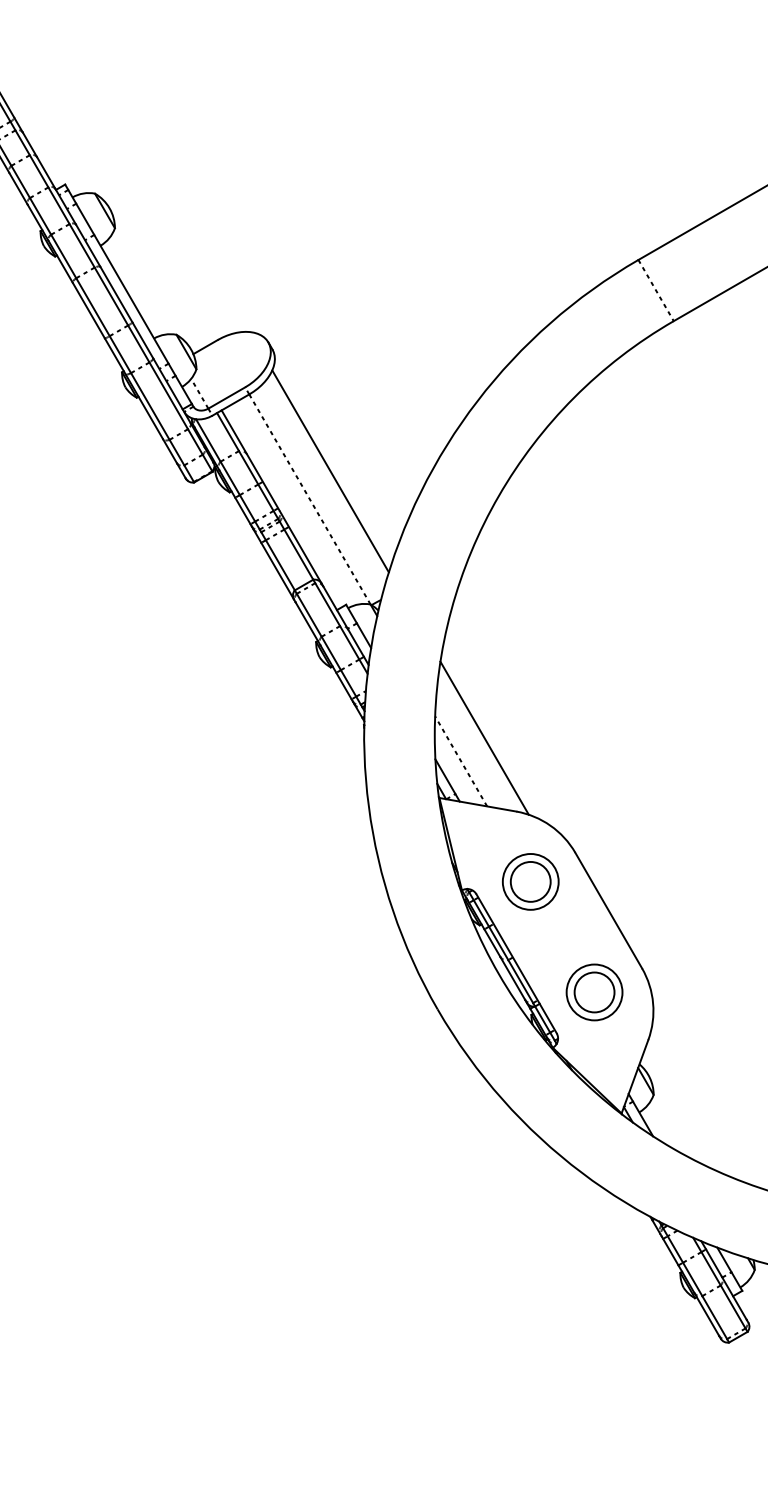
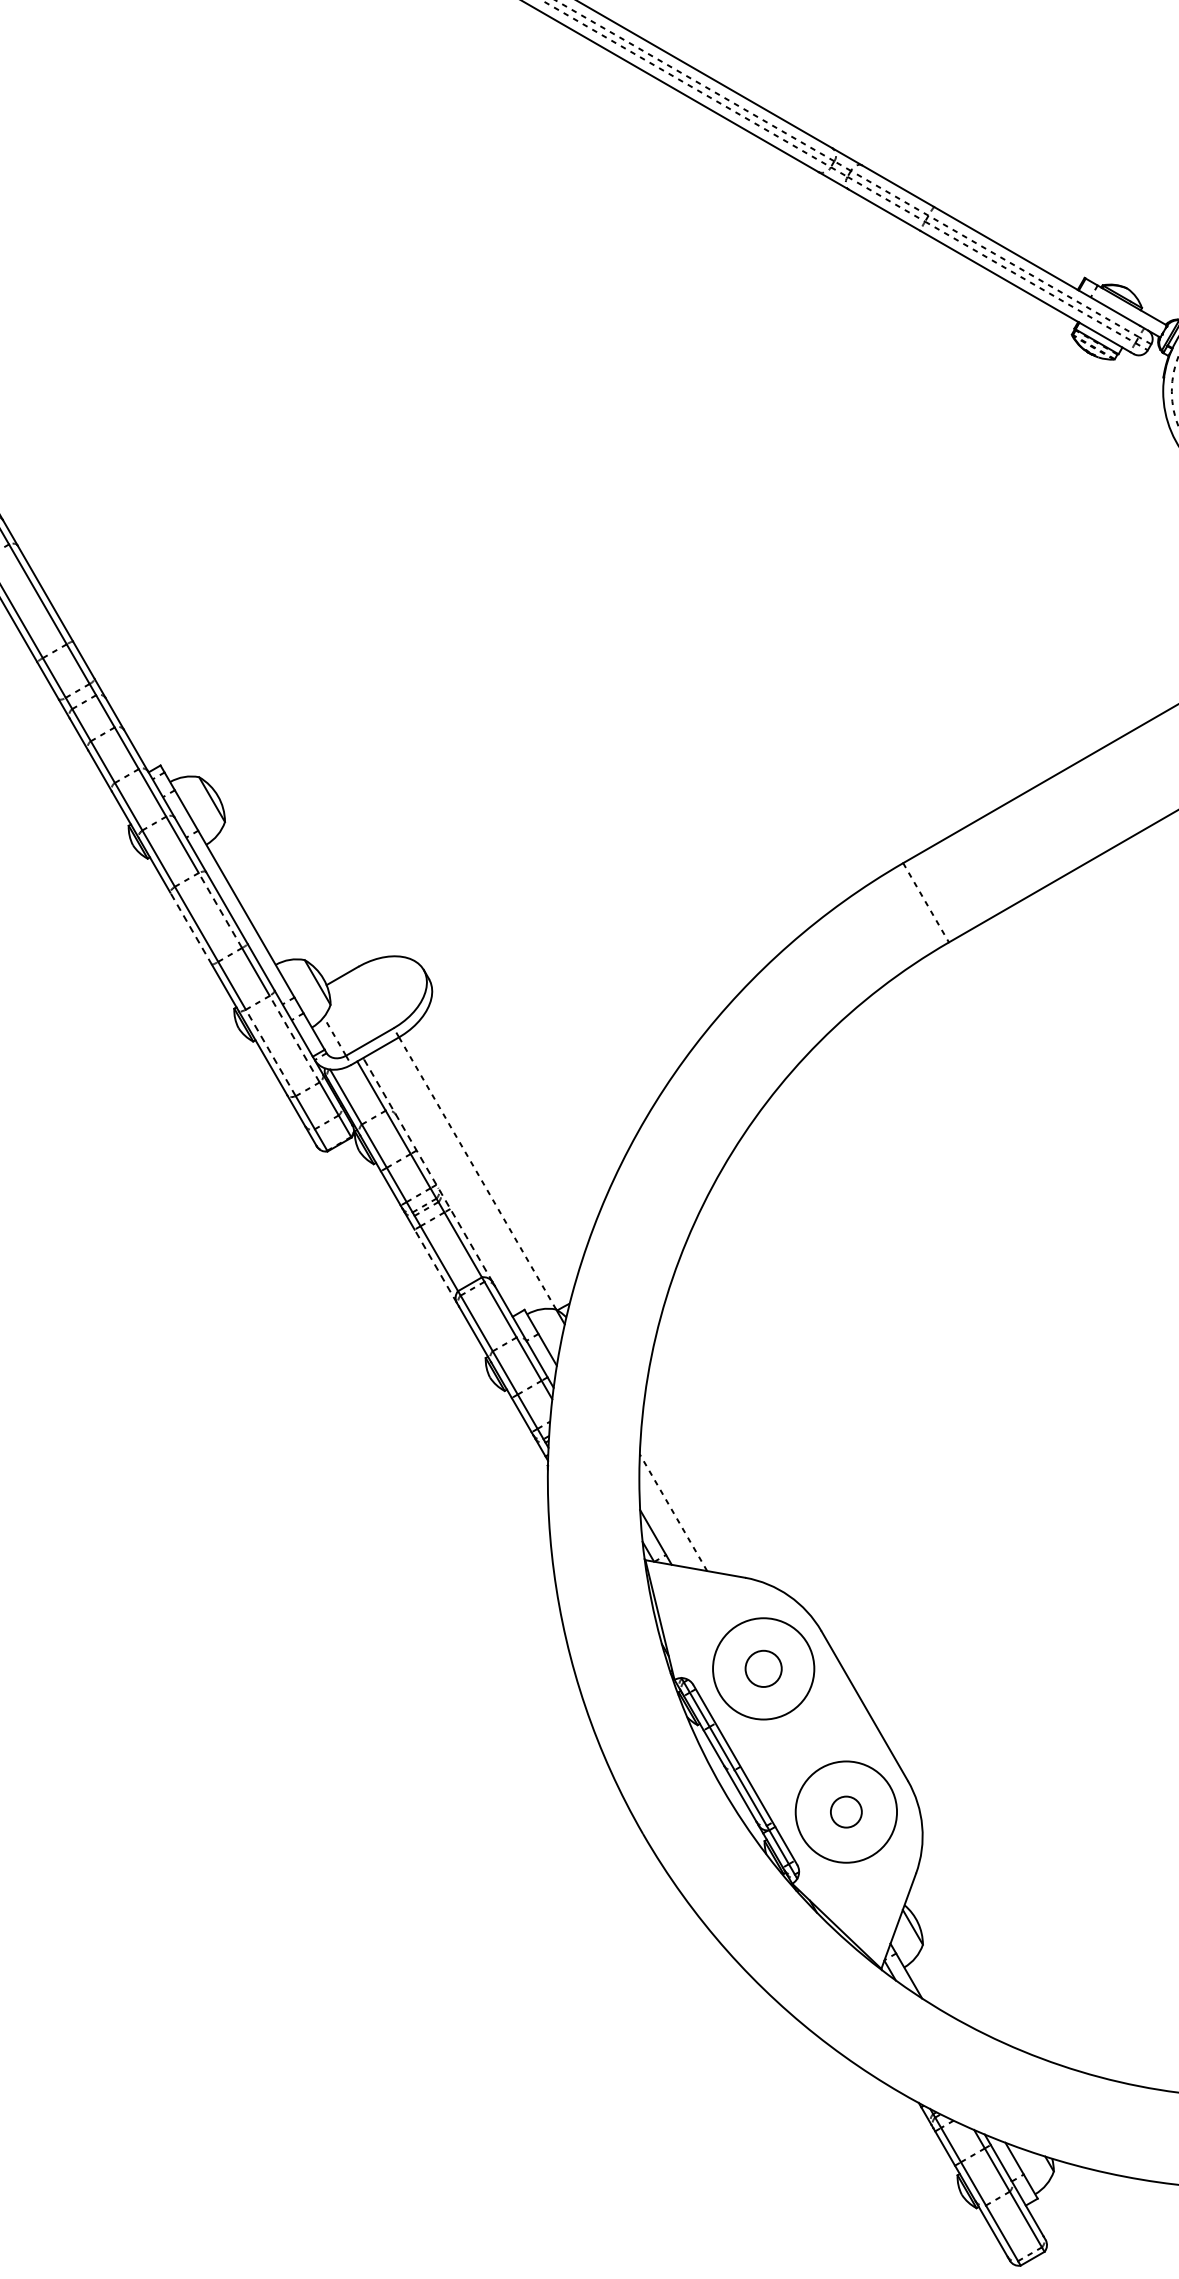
line: (111, 296) -> (220, 910), solid -> dashed
line: (89, 310) -> (191, 928), solid -> dashed
line: (168, 396) -> (294, 1039), solid -> dashed
line: (150, 406) -> (270, 1052), solid -> dashed
line: (329, 470) -> (503, 1136), removed
line: (272, 497) -> (428, 1170), solid -> dashed
line: (277, 570) -> (435, 1265), solid -> dashed
line: (484, 738) -> (703, 1482), removed
circle: (530, 881) -> (763, 1668), size x0.7
circle: (530, 881) -> (763, 1668), size x1.4
circle: (594, 992) -> (846, 1811), size x0.6
circle: (594, 992) -> (846, 1811), size x1.4

